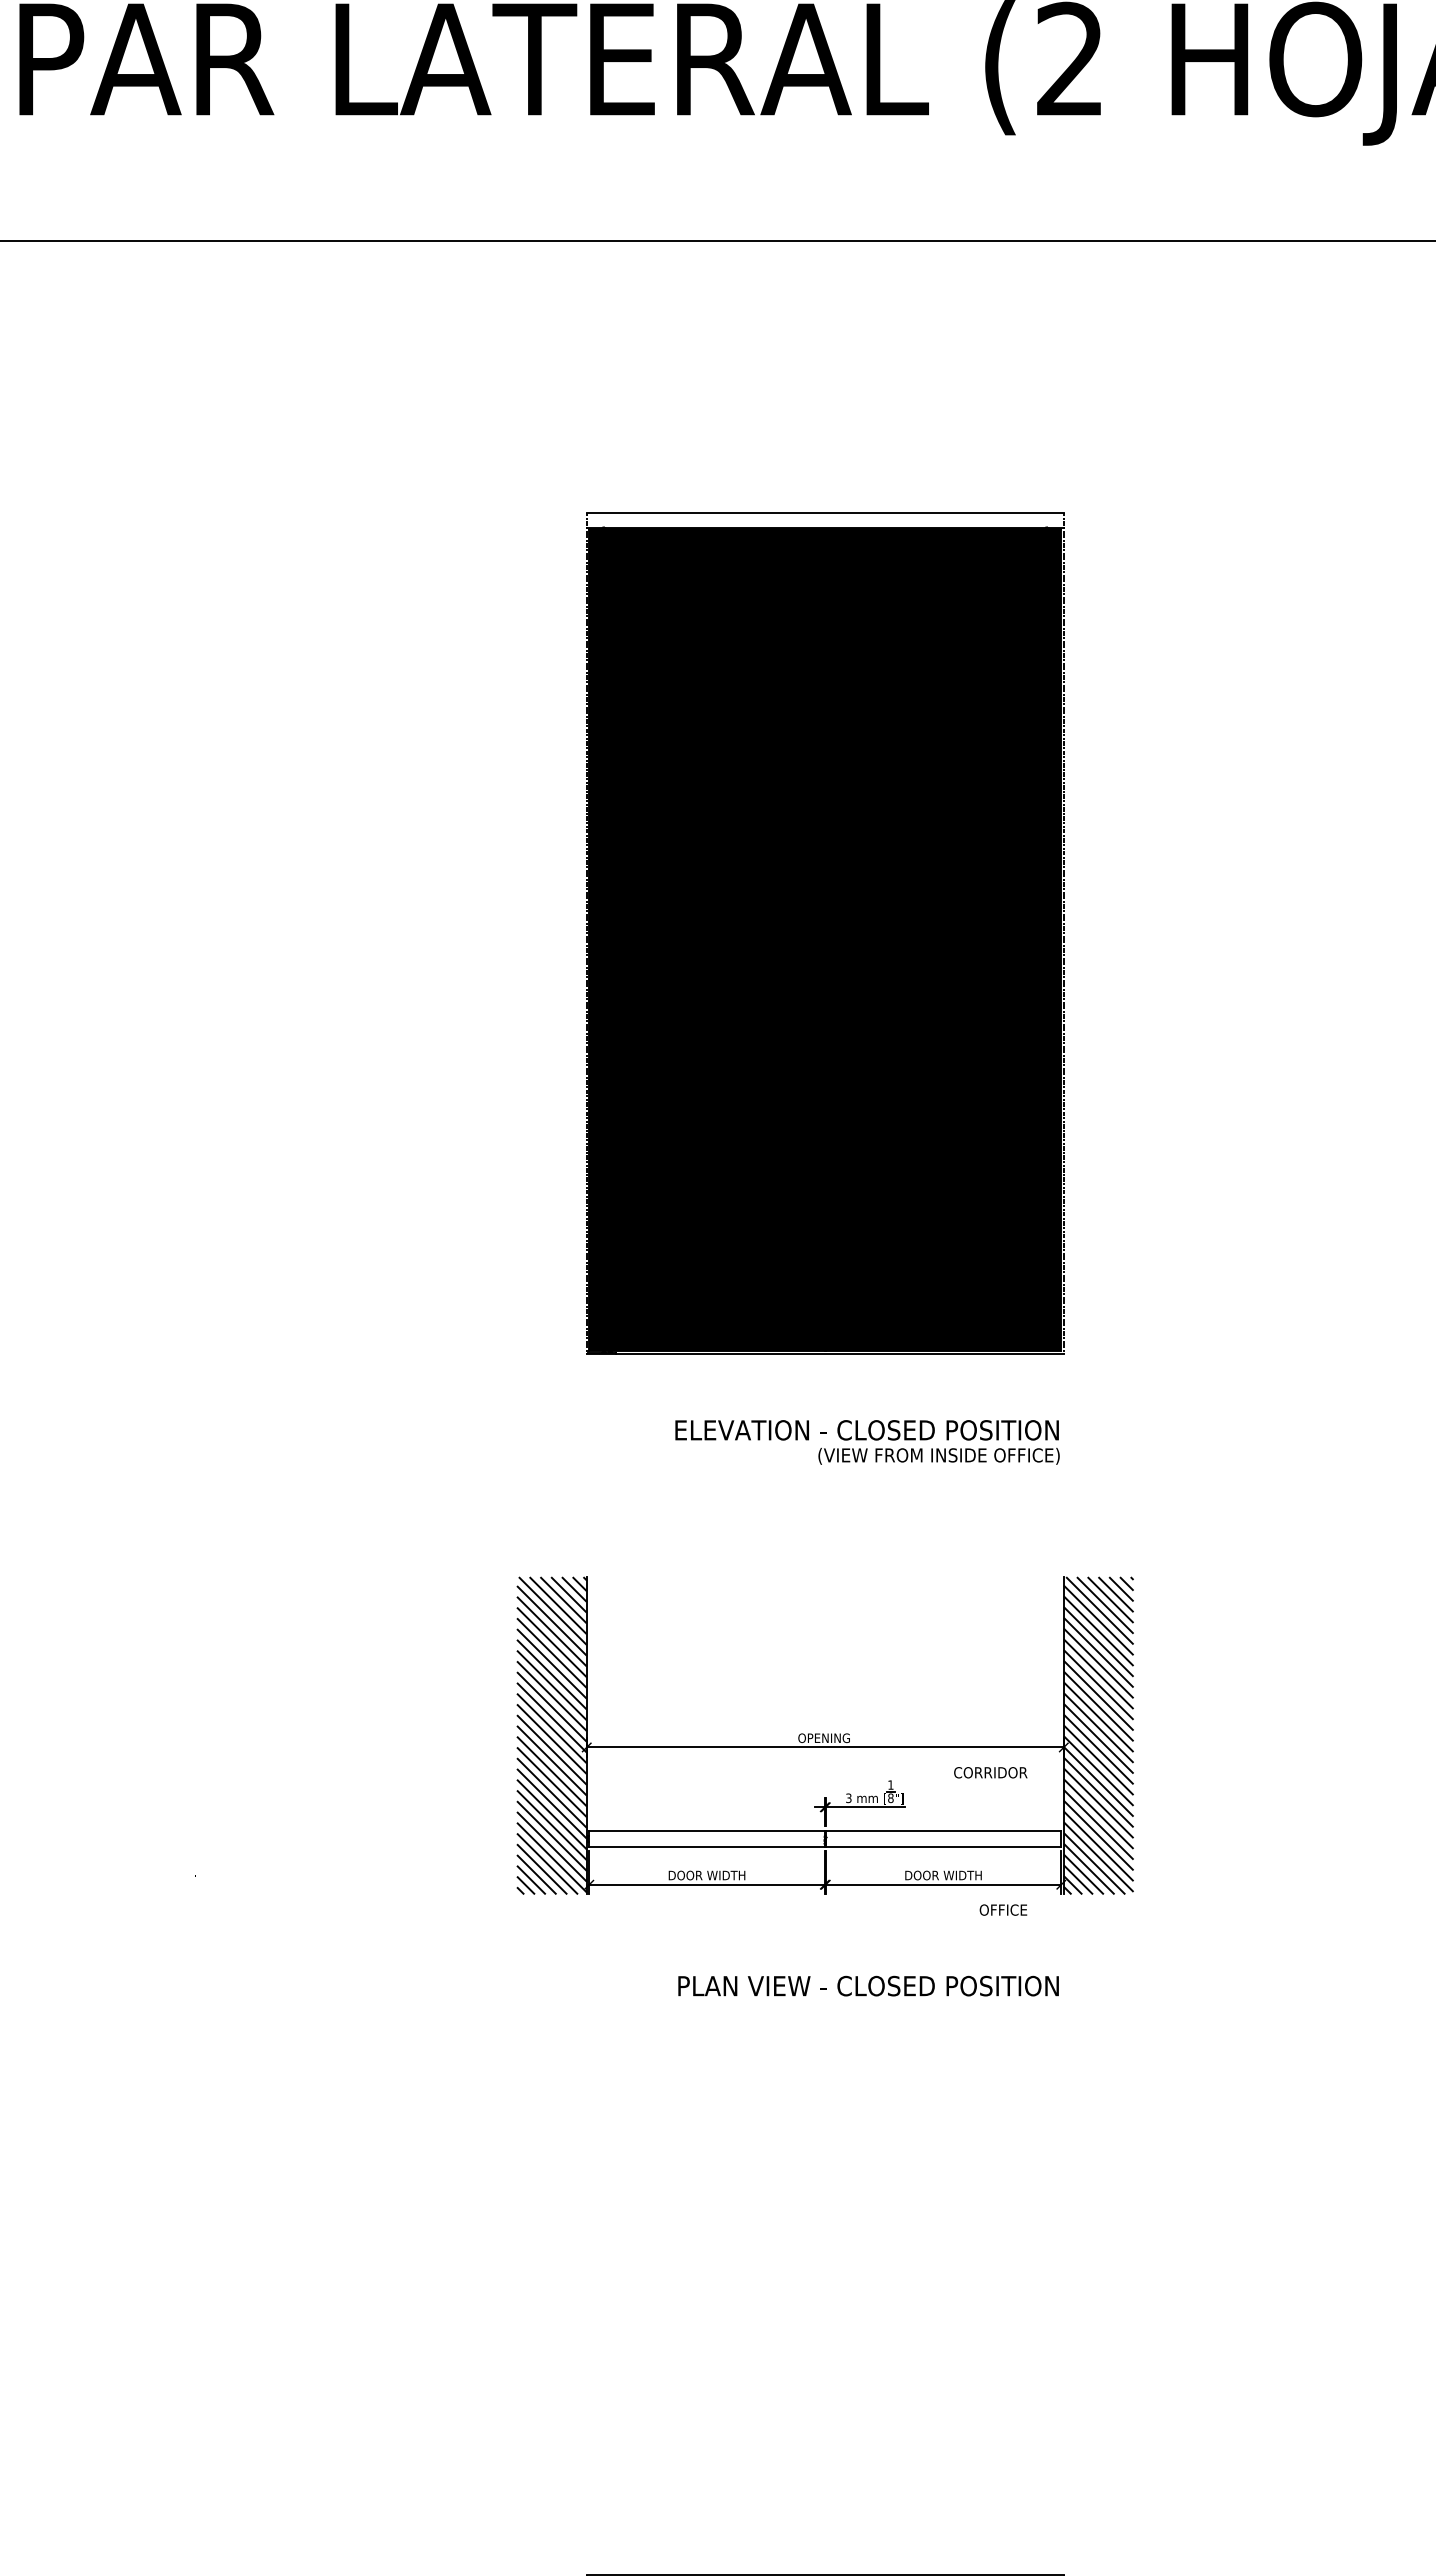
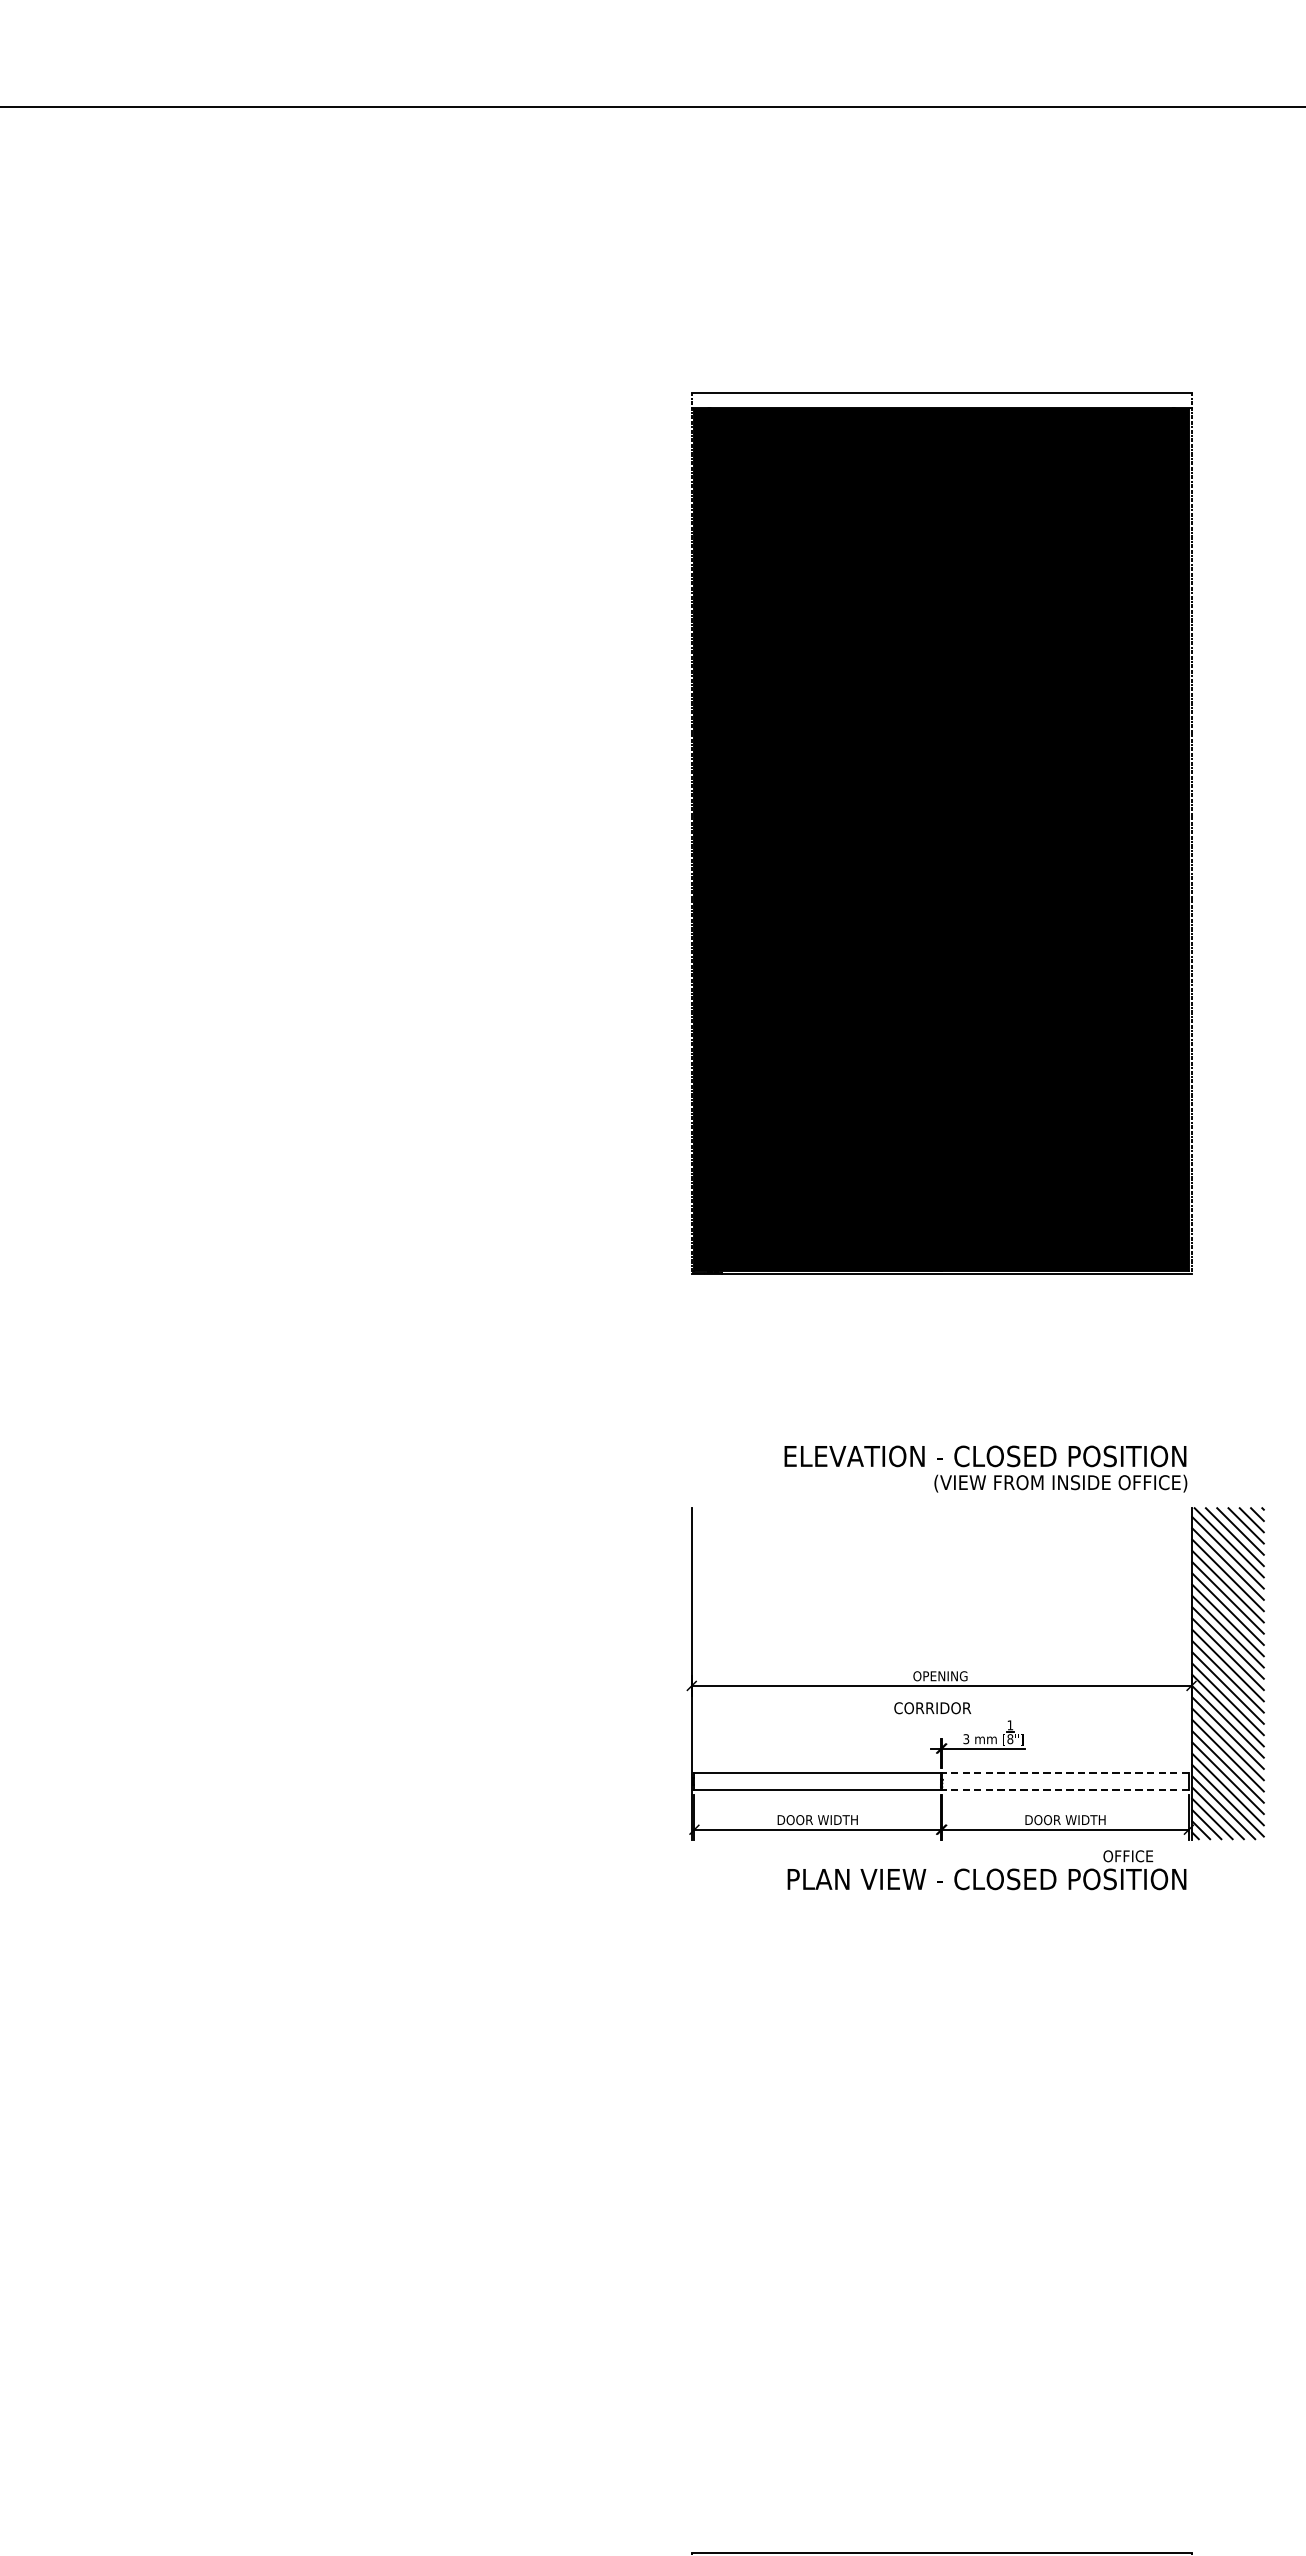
text: (867, 1442) -> (985, 1469), moved
hatch: (551, 1735) -> (654, 1673), removed
text: (990, 1772) -> (932, 1707), moved
line: (943, 1830) -> (1065, 1772), solid -> dashed
line: (943, 1846) -> (1065, 1789), solid -> dashed
text: (868, 1985) -> (986, 1878), moved

